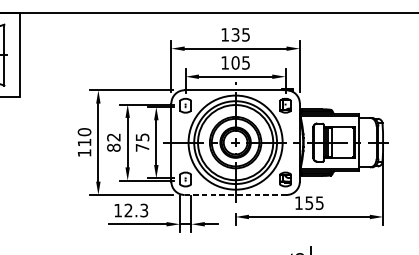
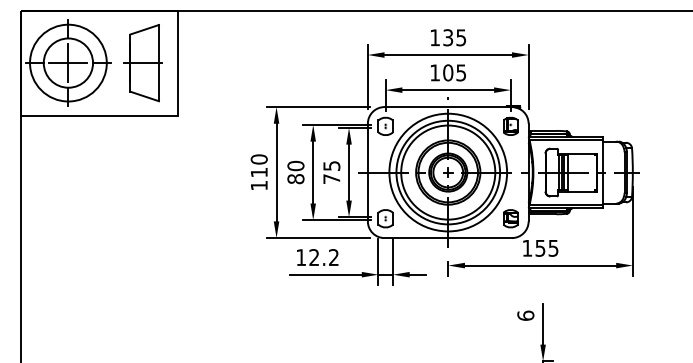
text: (113, 136) -> (295, 165), 82 -> 80
line: (235, 195) -> (448, 238), dashed -> solid
text: (143, 210) -> (333, 257), 12.3 -> 12.2

